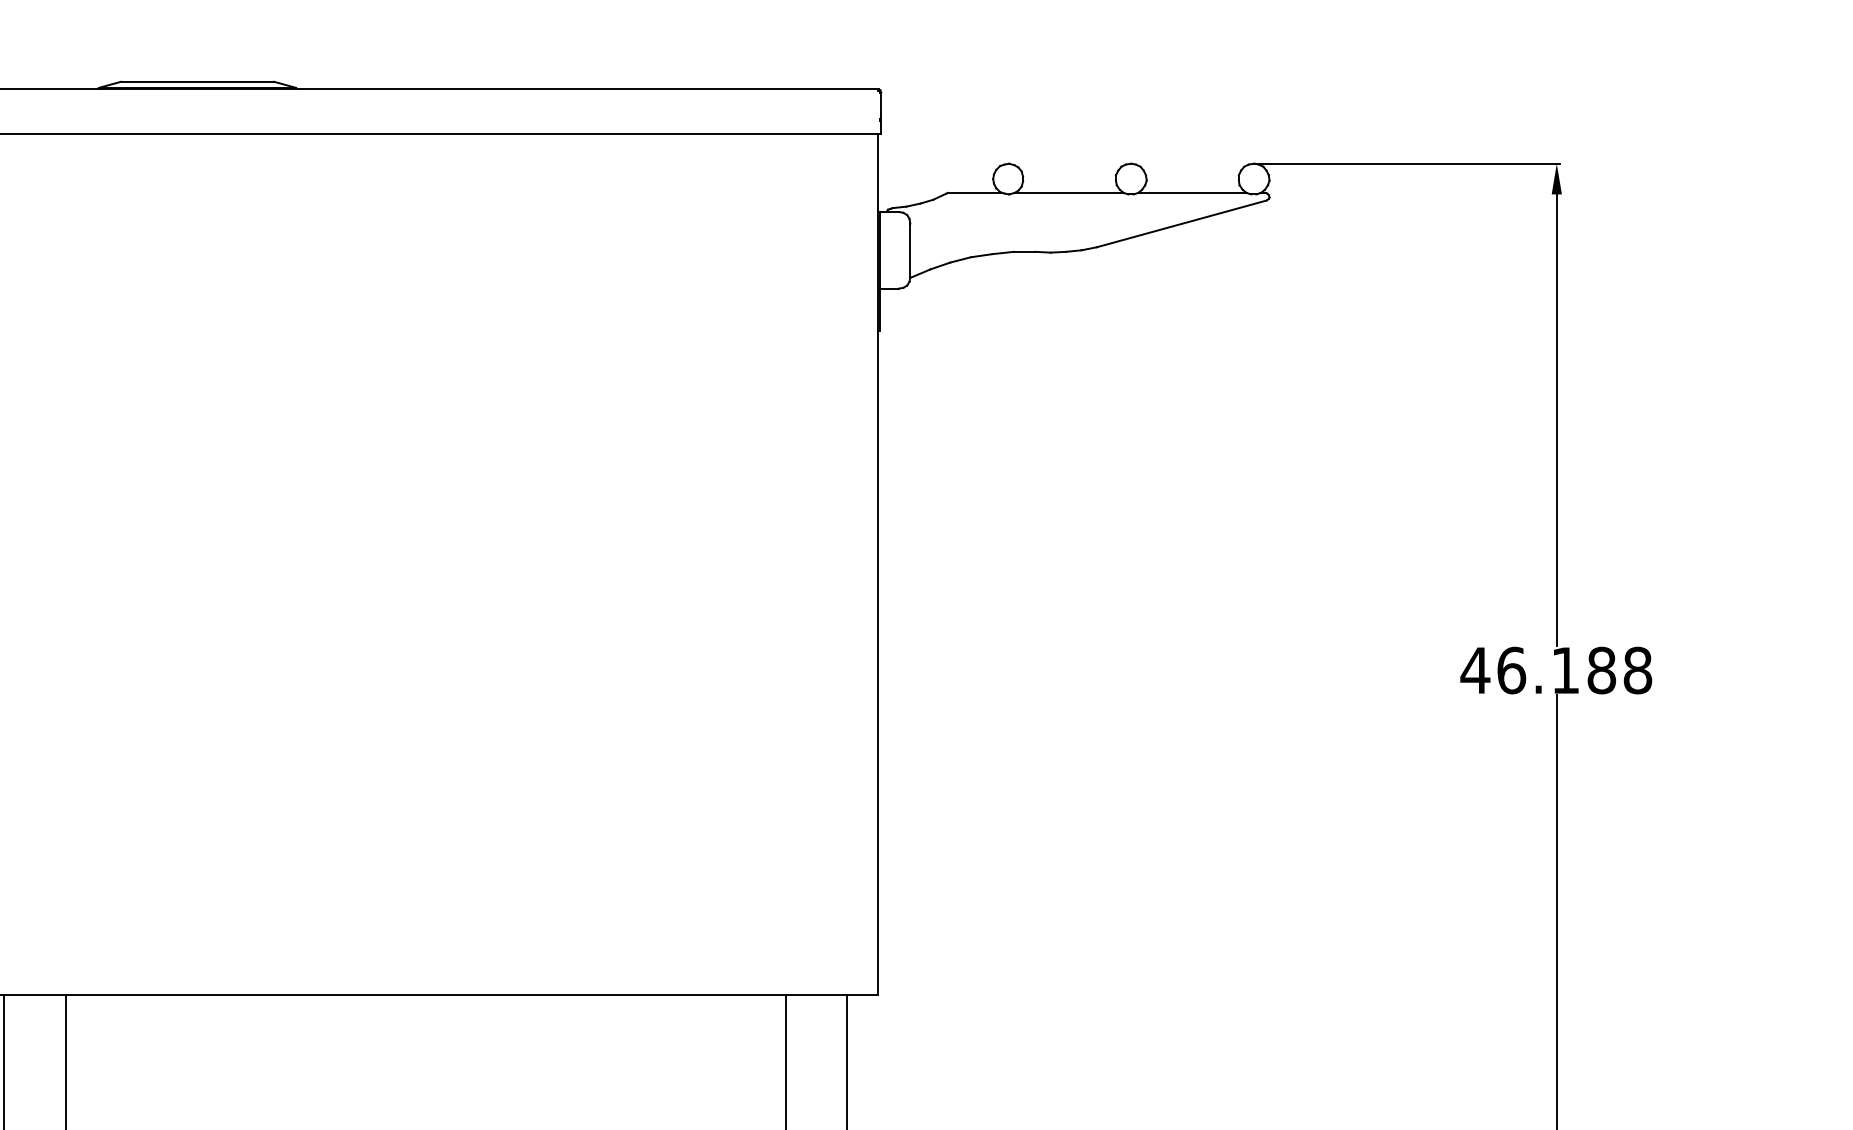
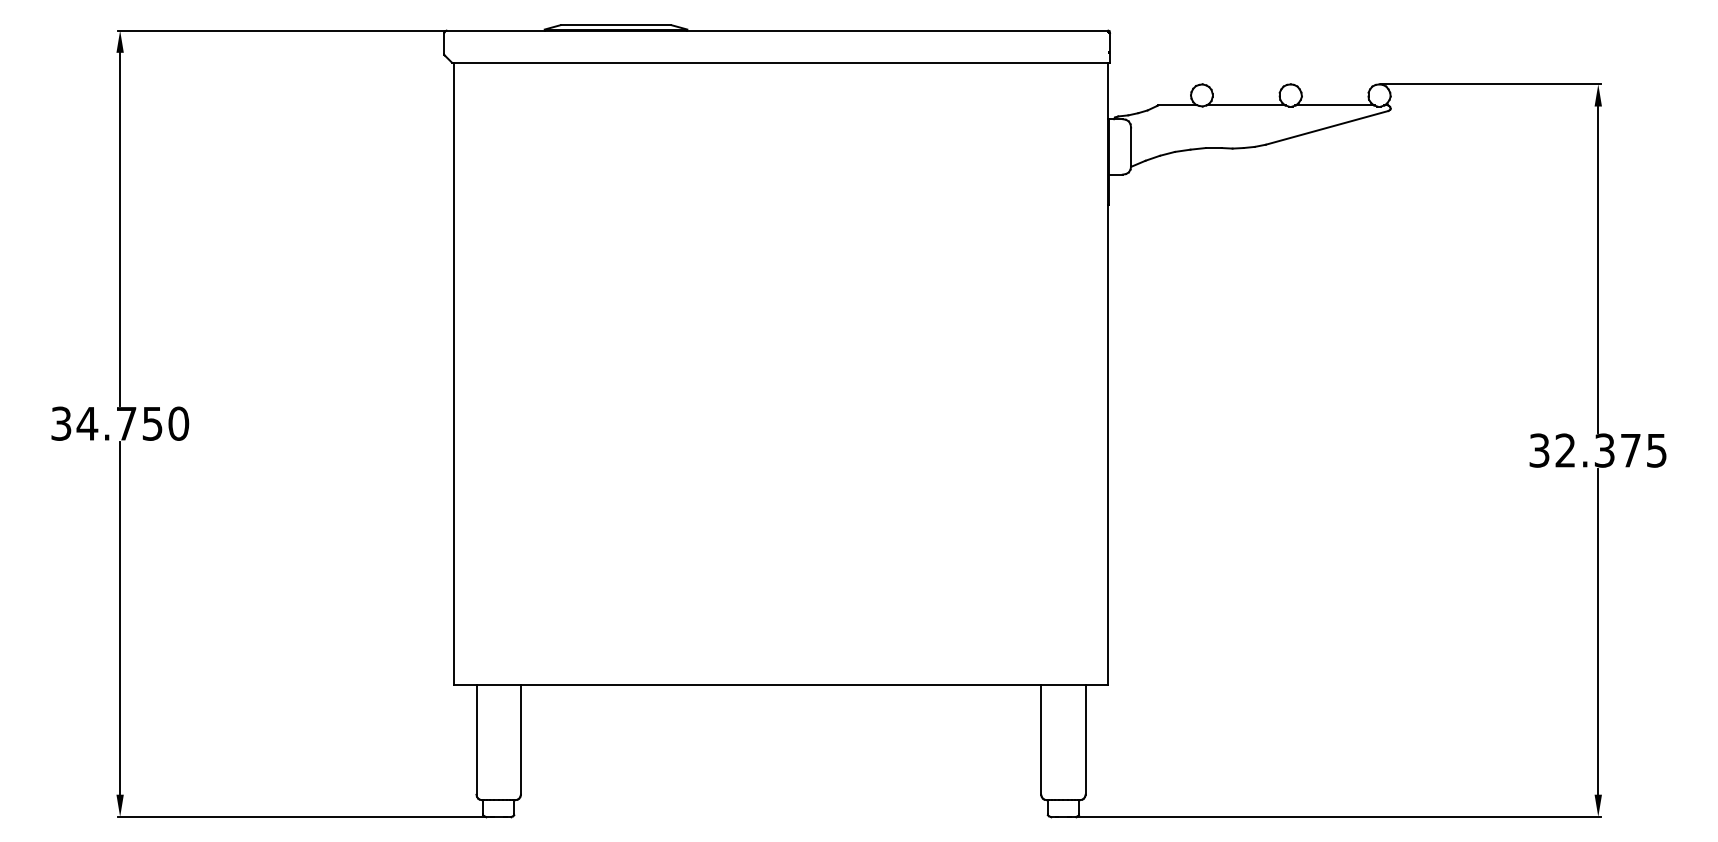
text: (1555, 670) -> (1597, 450), 46.188 -> 32.375

